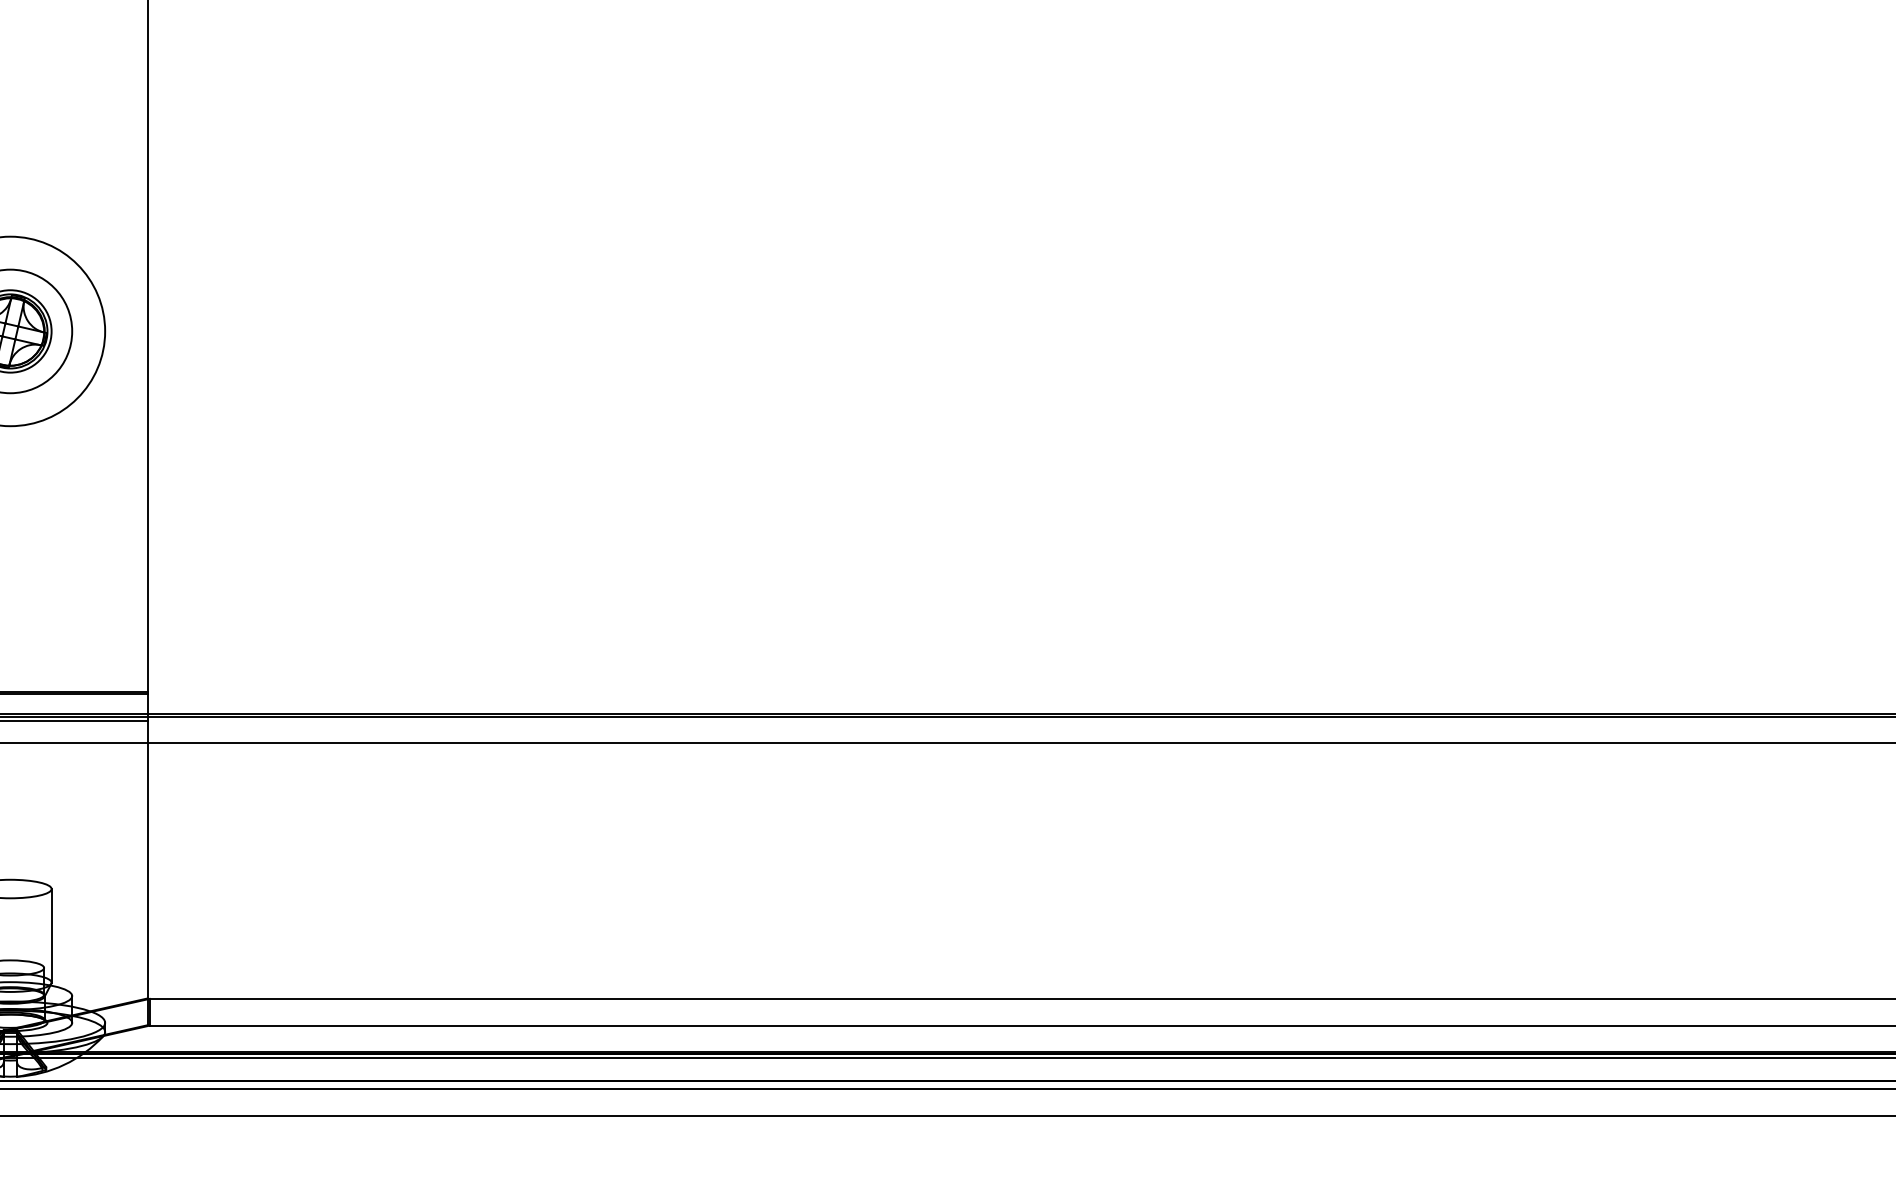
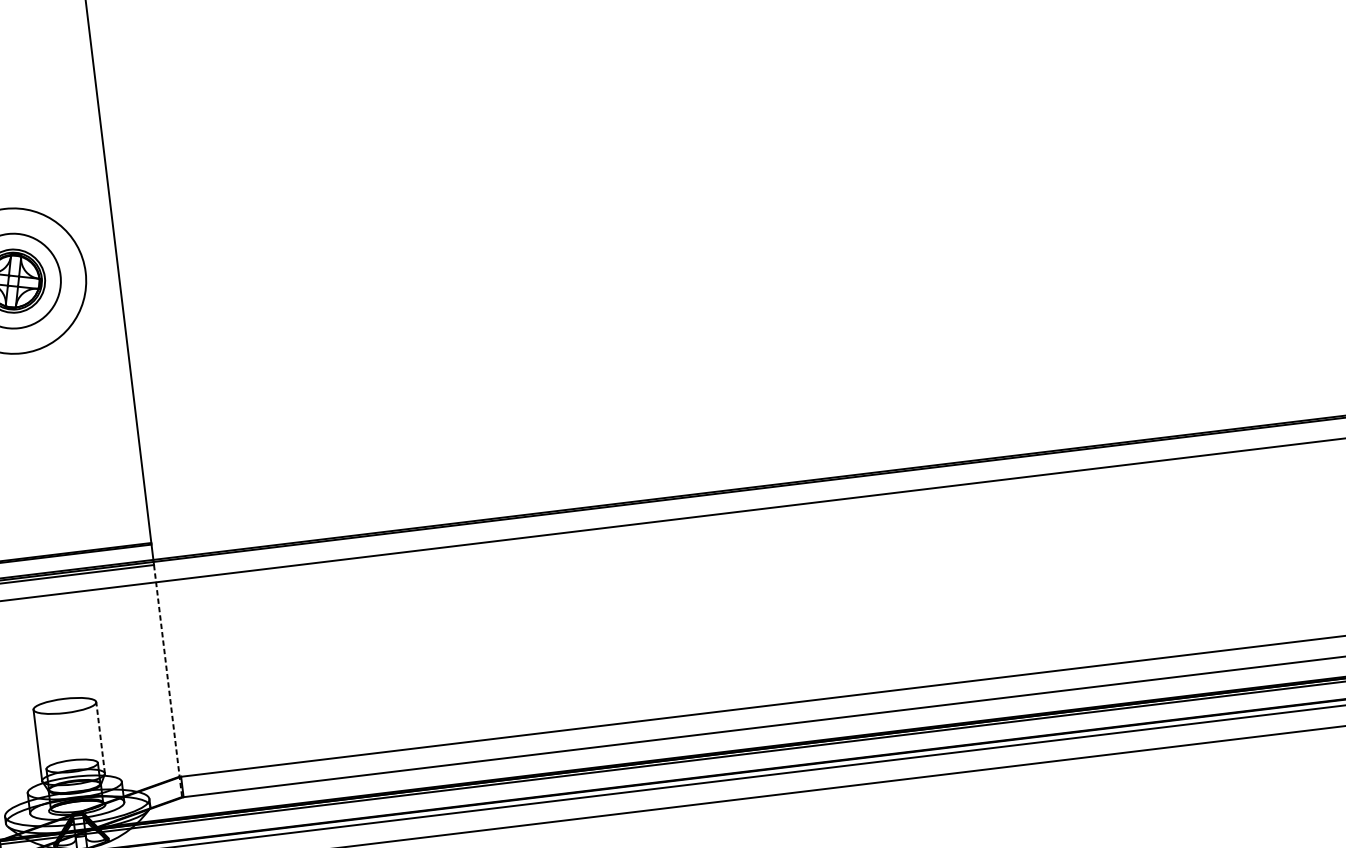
line: (147, 873) -> (167, 681), solid -> dashed
line: (51, 935) -> (100, 737), solid -> dashed

